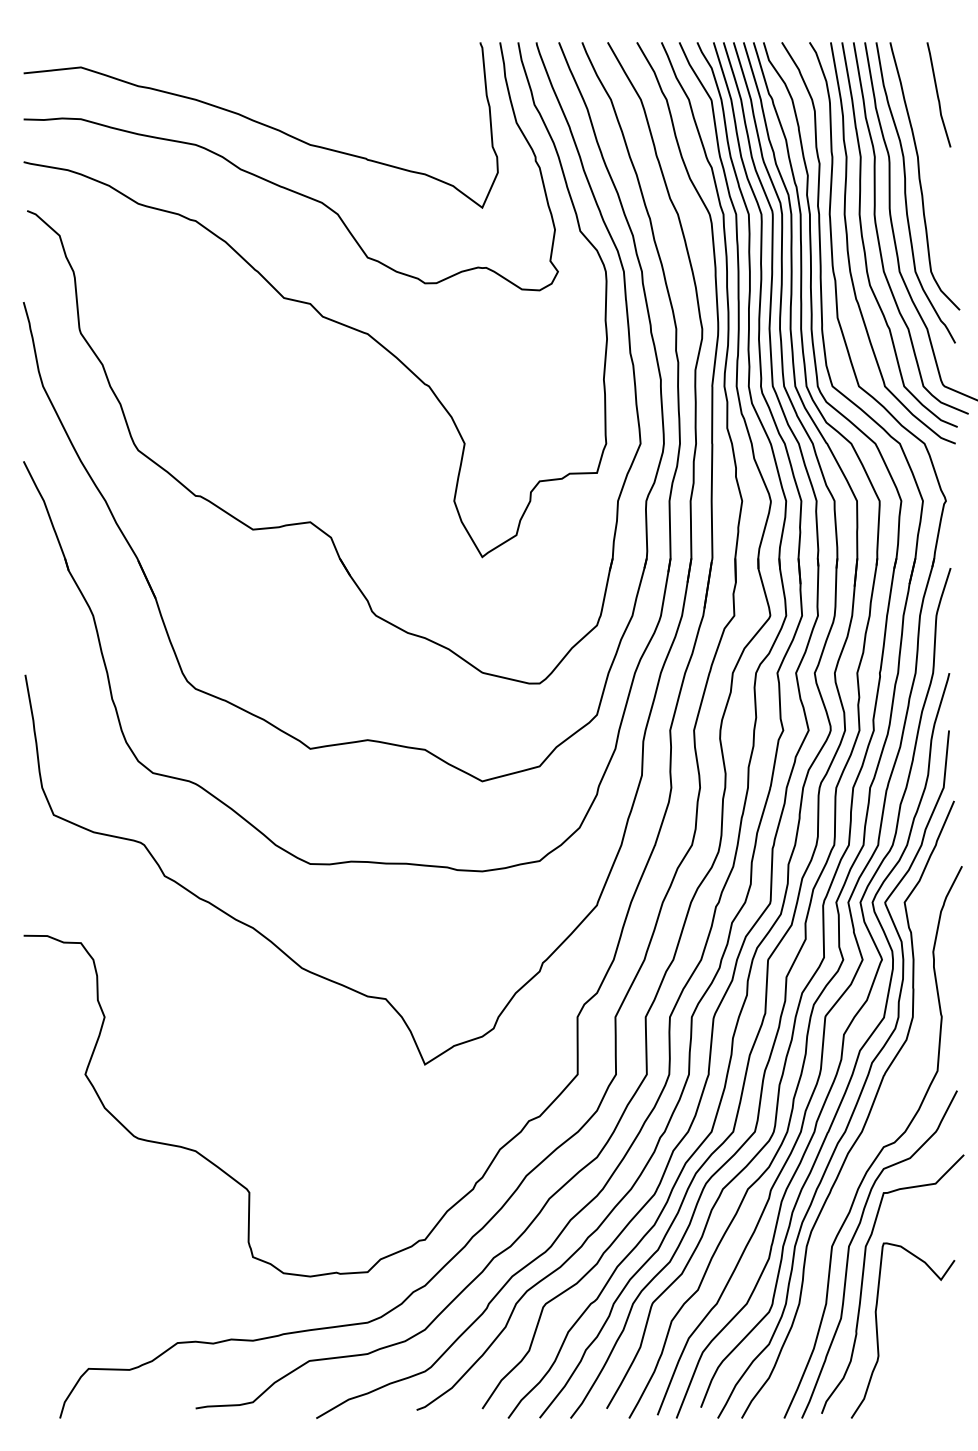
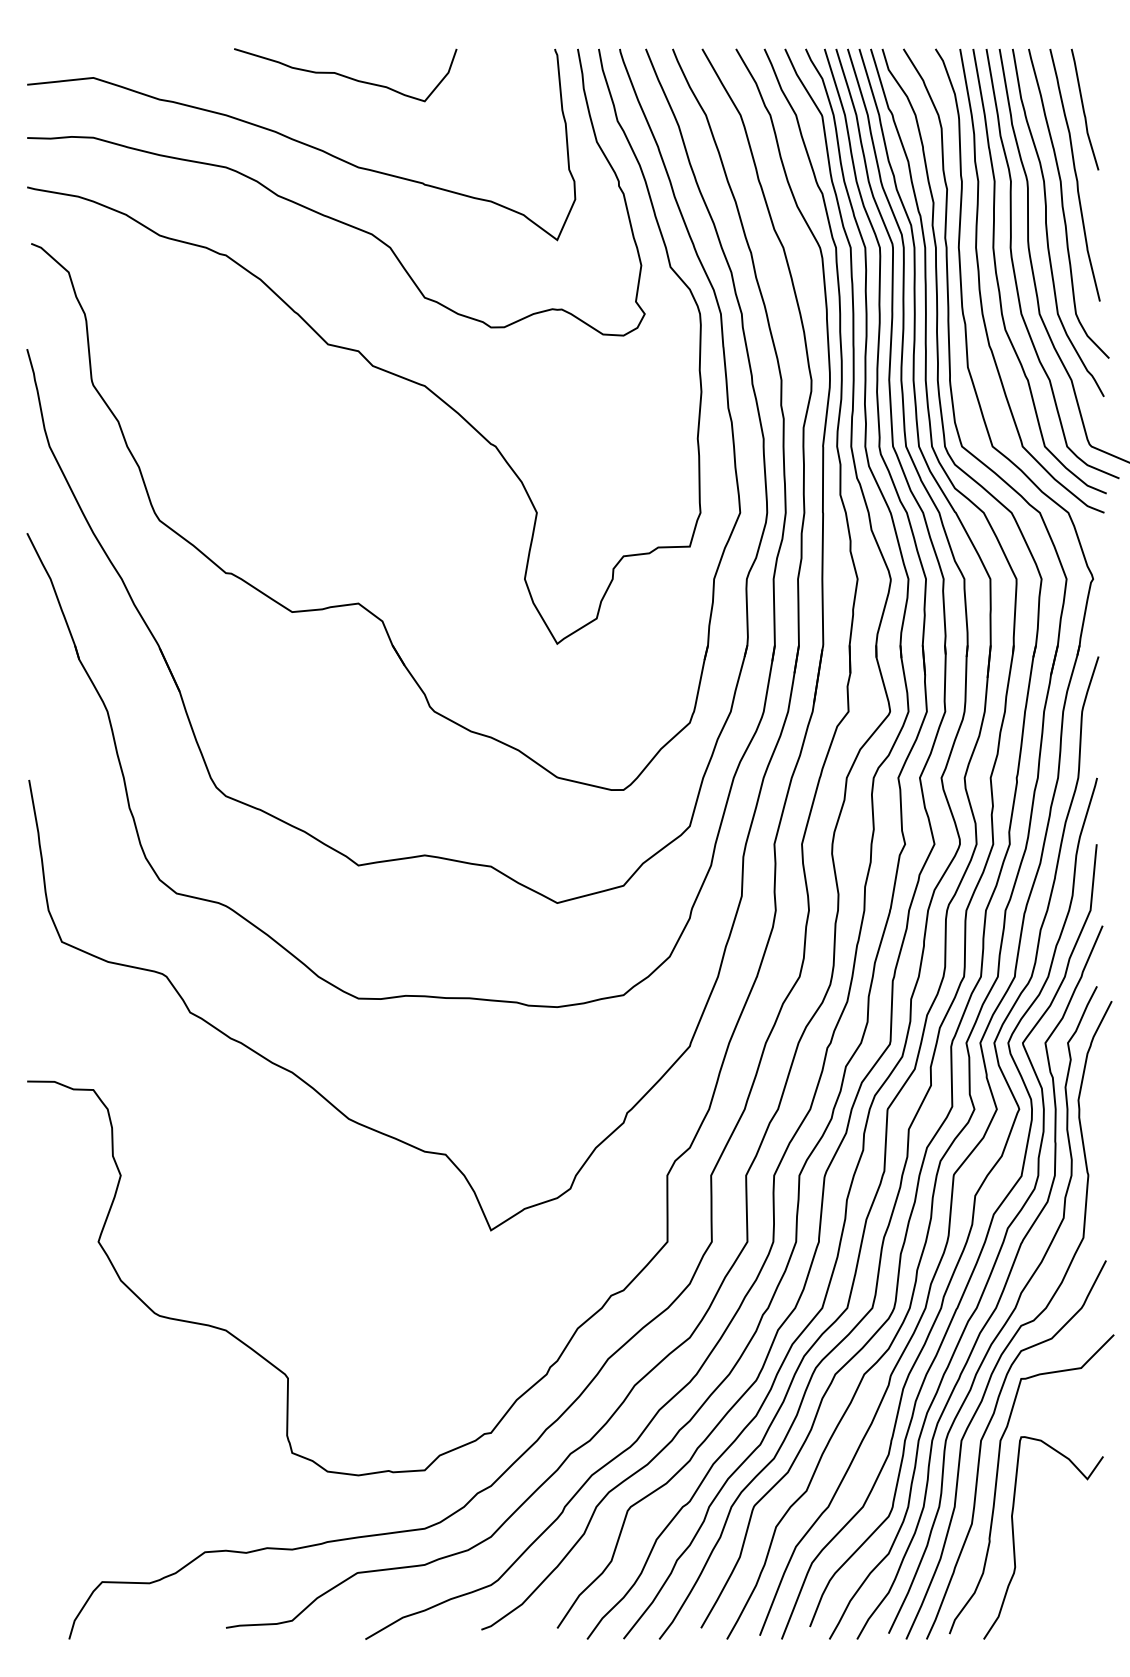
curve: (299, 65) -> (345, 75), added
curve: (929, 150) -> (1074, 173), added
curve: (872, 1139) -> (1008, 1316), added

